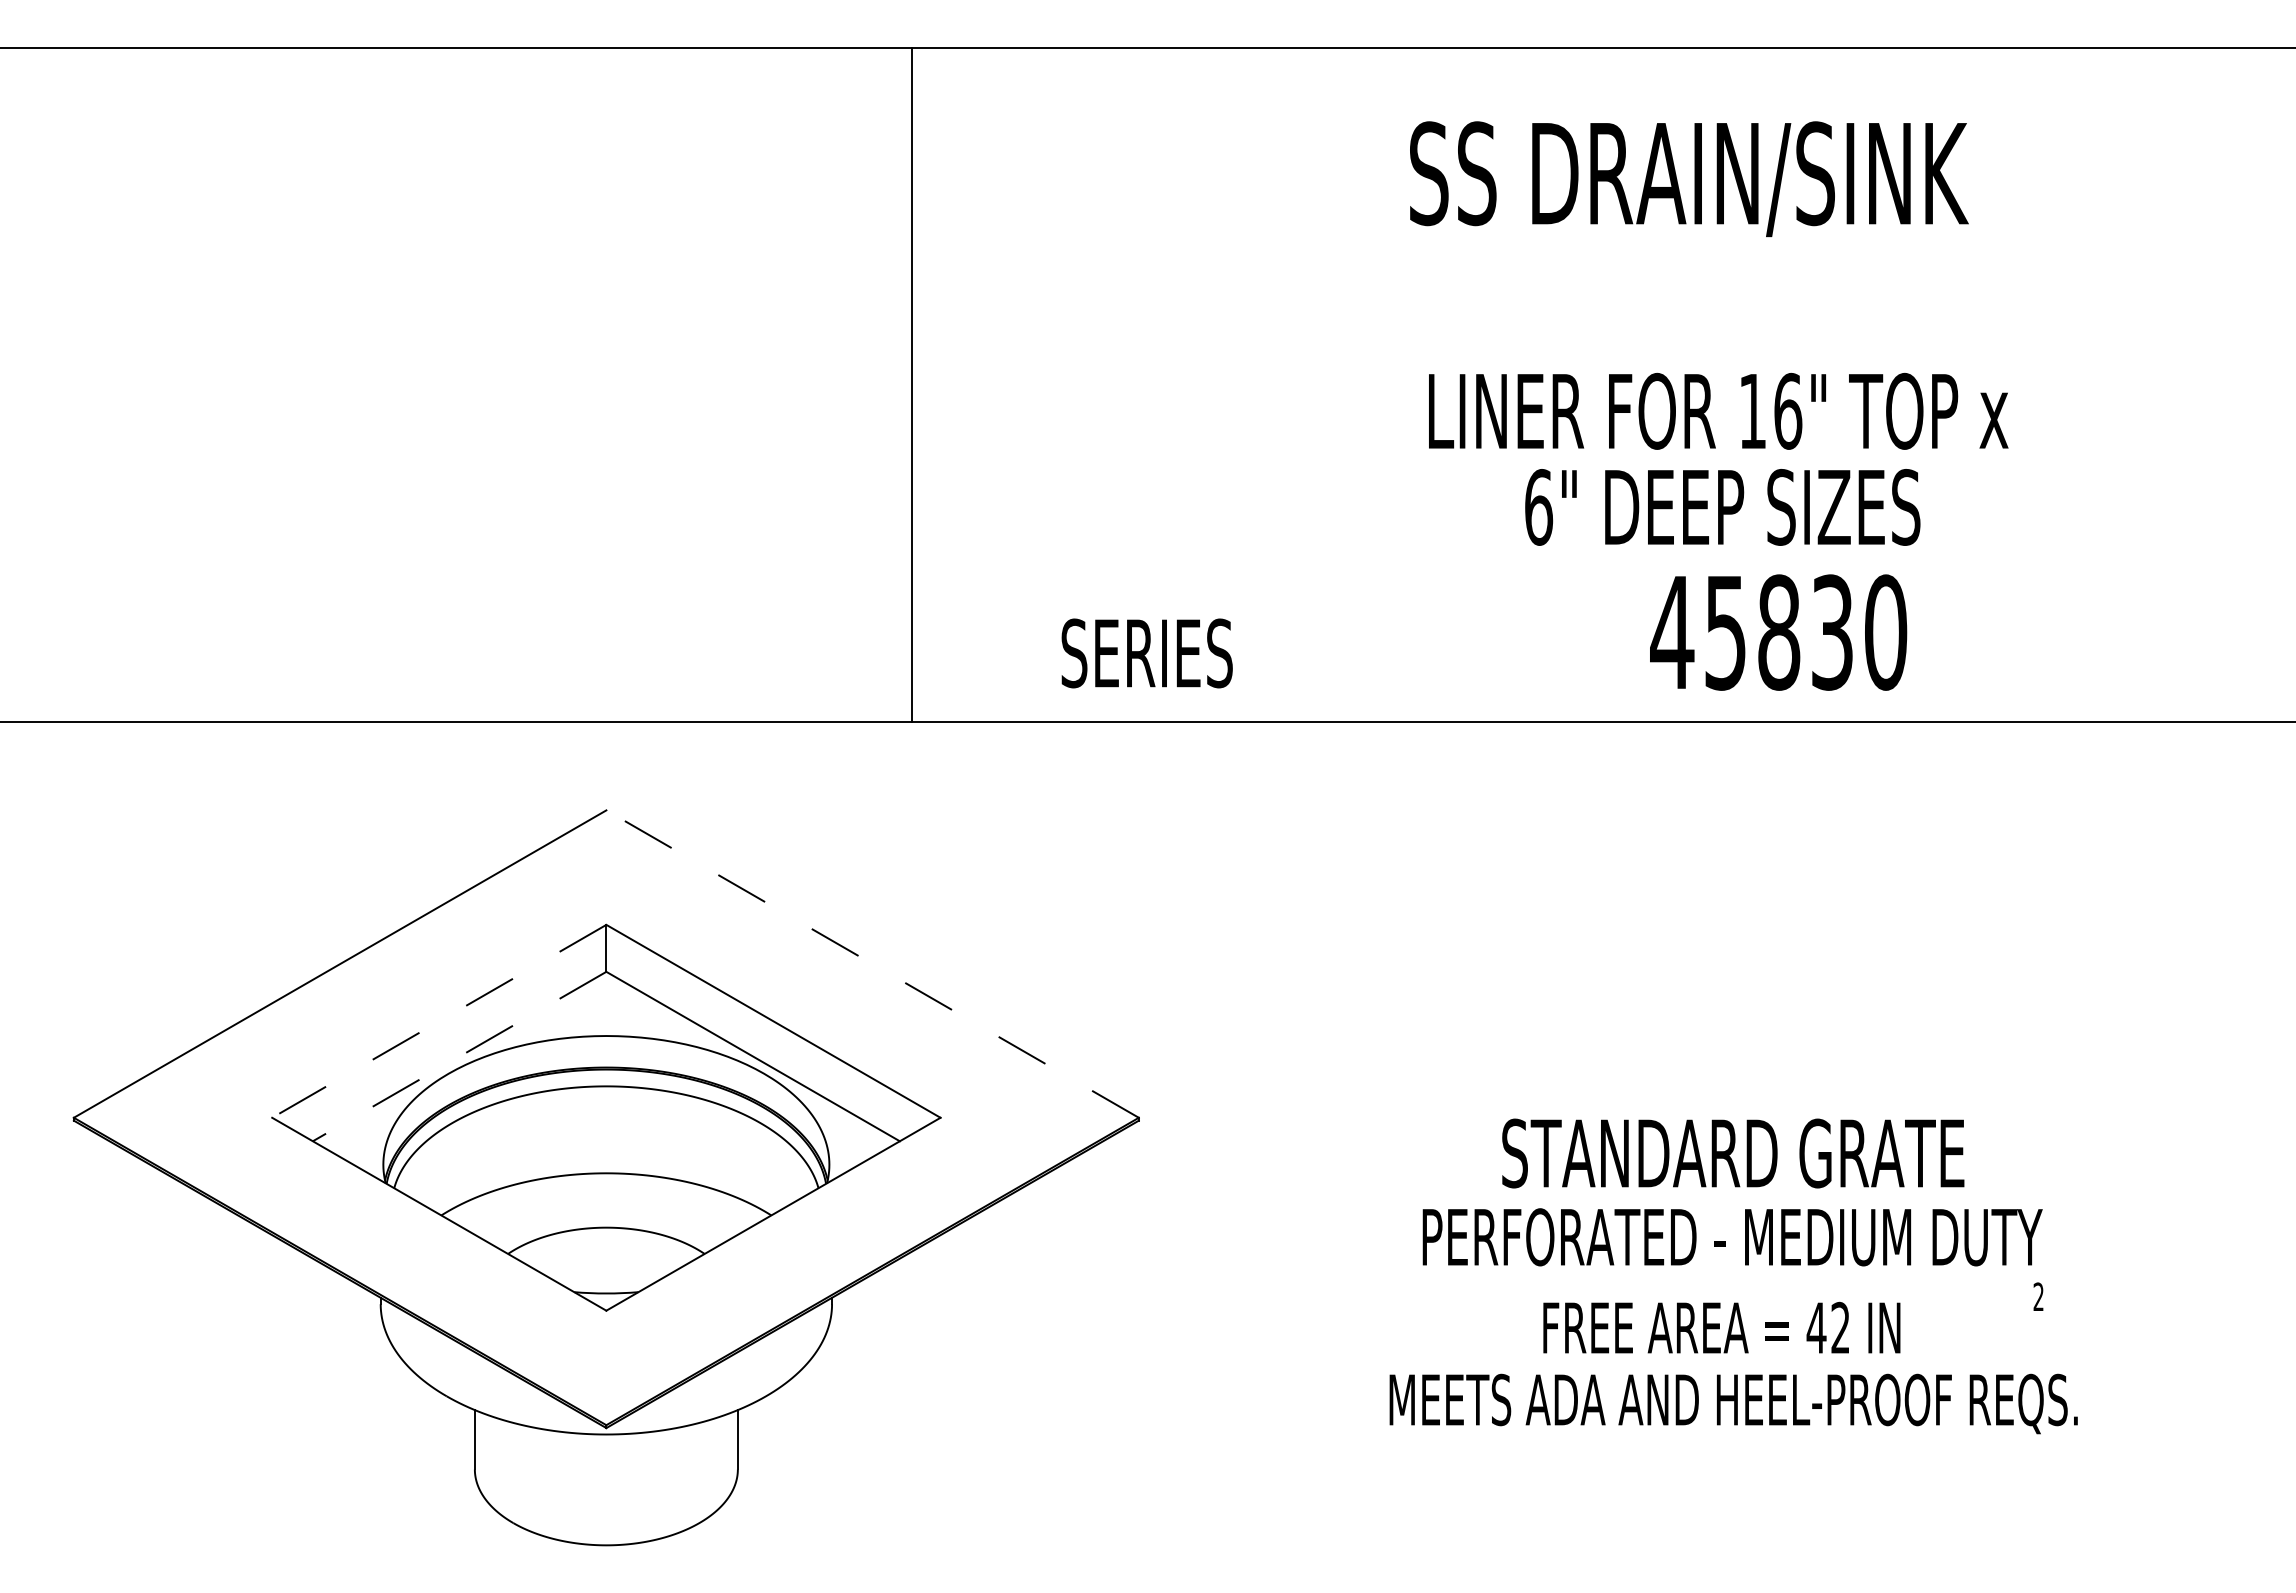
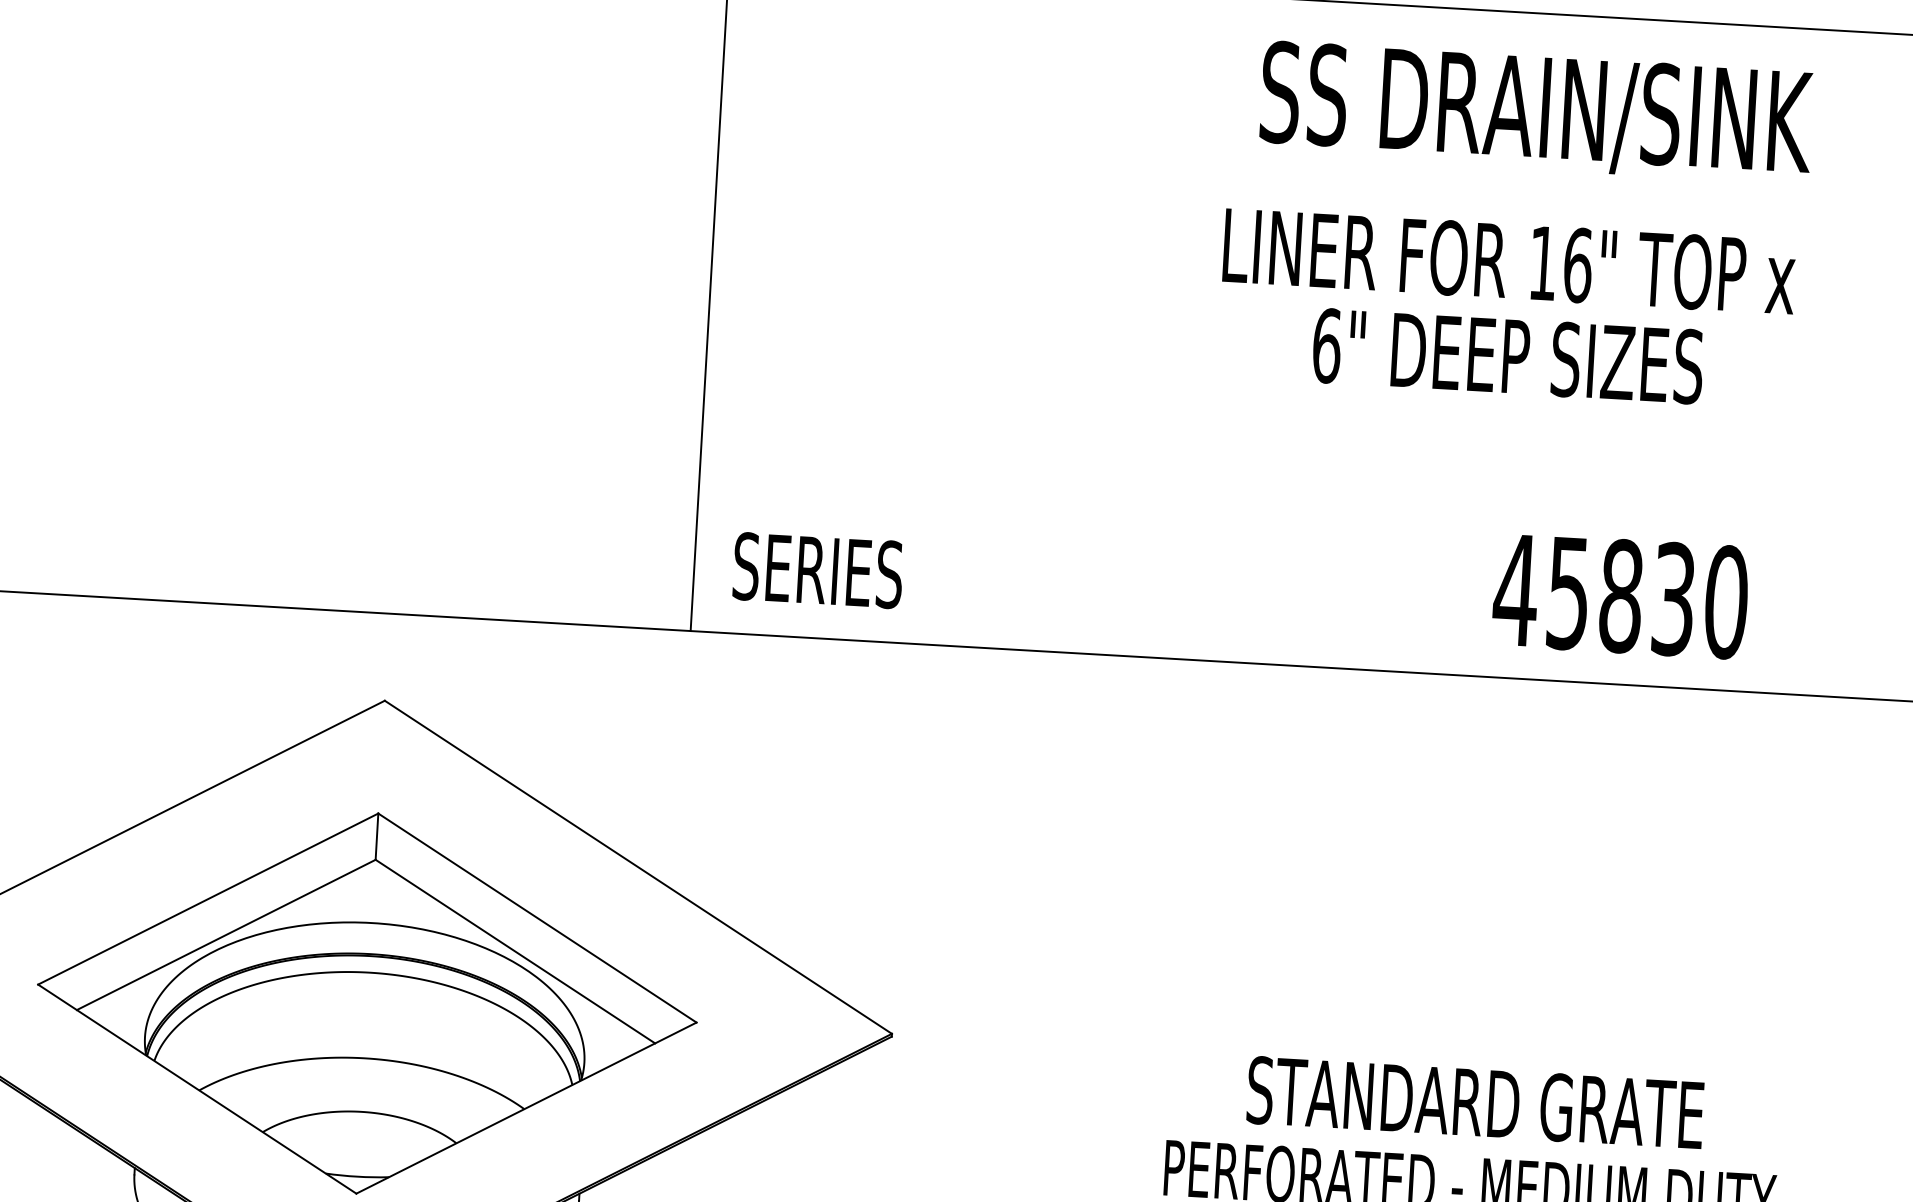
text: (1689, 179) -> (1536, 112), moved
text: (1718, 458) -> (1506, 307), moved
text: (1778, 632) -> (1620, 596), moved
text: (1146, 653) -> (817, 570), moved
line: (872, 963) -> (638, 866), dashed -> solid
line: (439, 1021) -> (208, 899), dashed -> solid
line: (459, 1056) -> (226, 934), dashed -> solid

